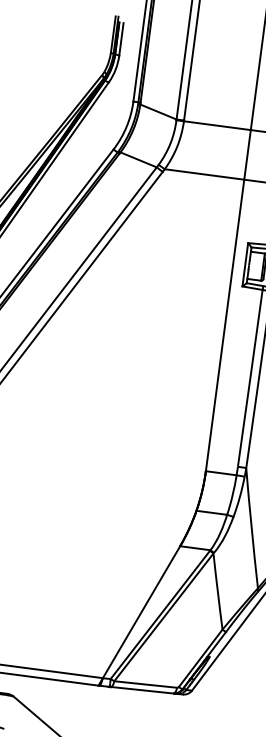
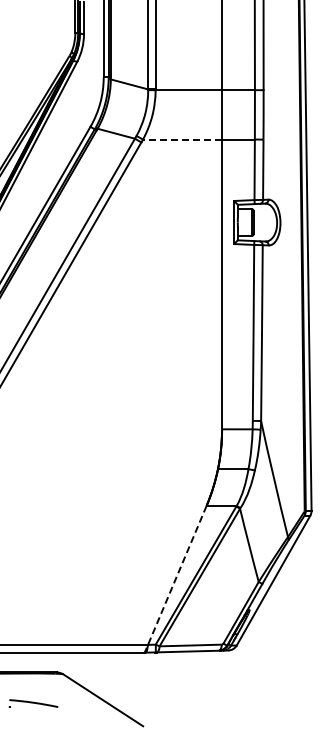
line: (204, 174) -> (182, 139), solid -> dashed
line: (139, 616) -> (175, 579), solid -> dashed

